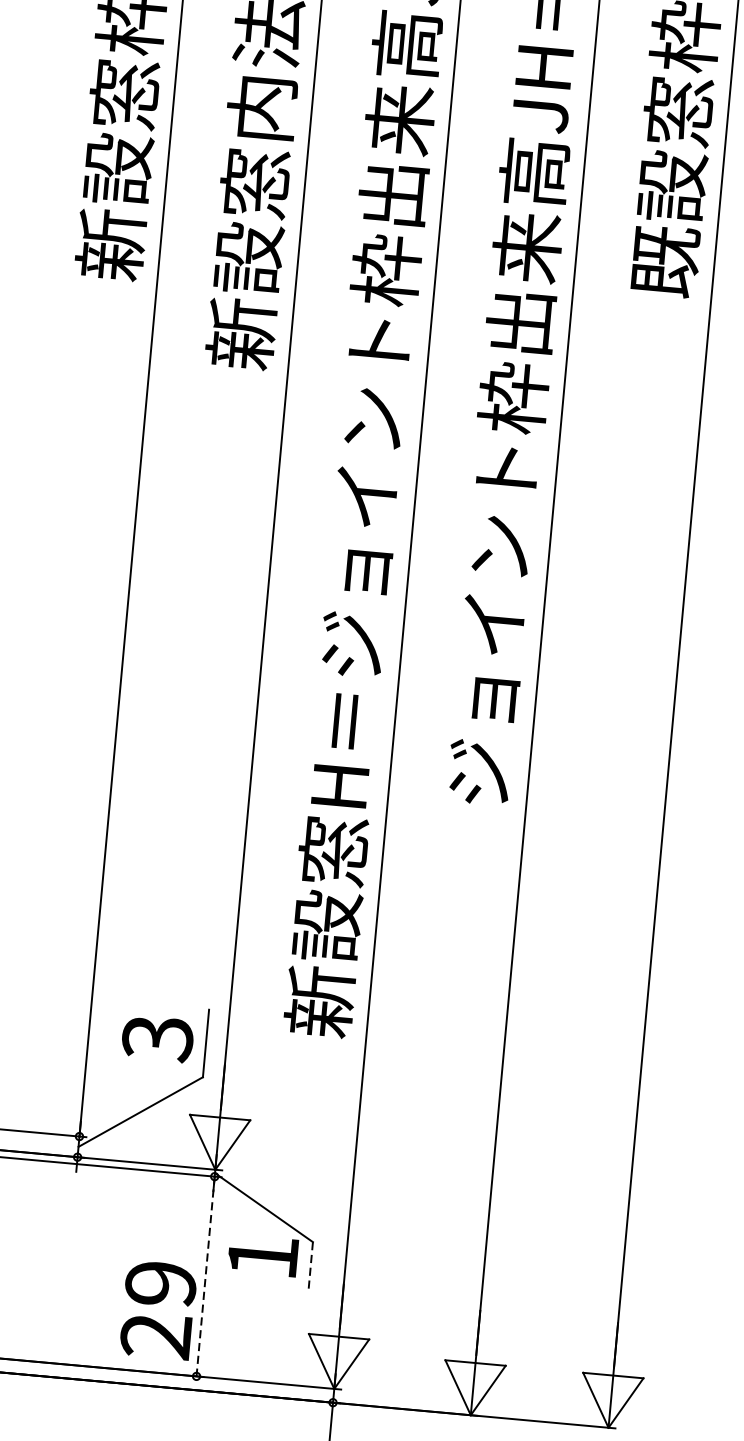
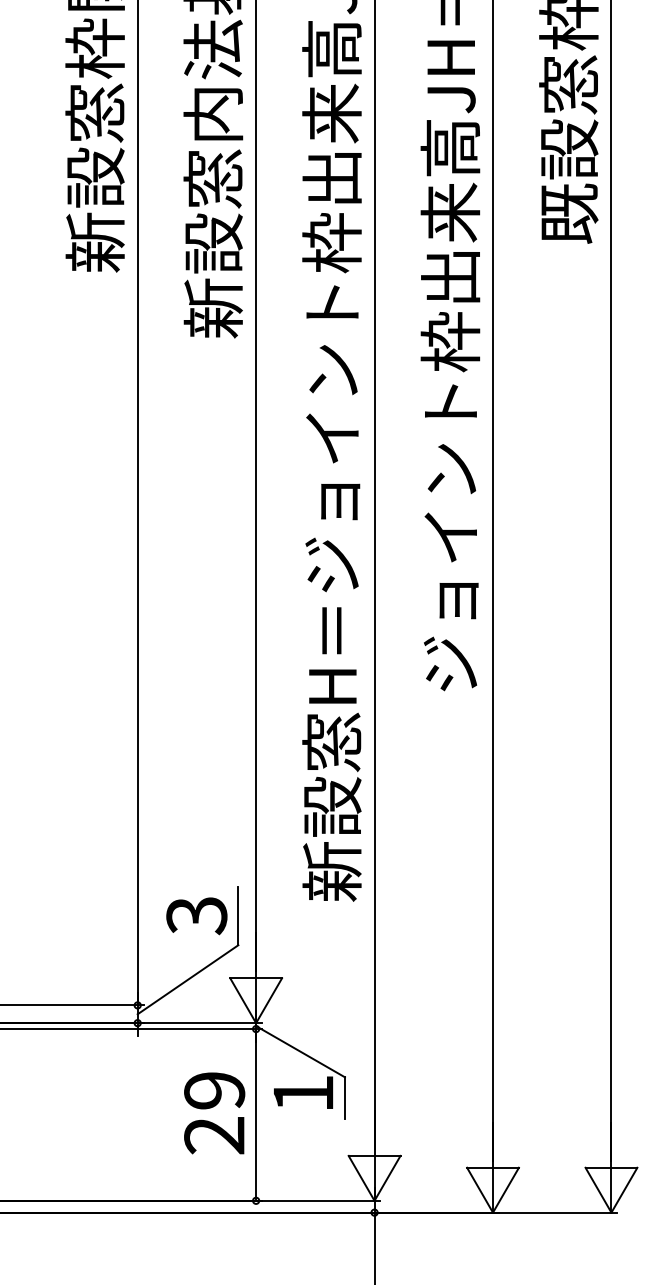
line: (310, 1266) -> (344, 1098), dashed -> solid
line: (206, 1276) -> (256, 1114), dashed -> solid
text: (158, 1310) -> (214, 1113), moved

